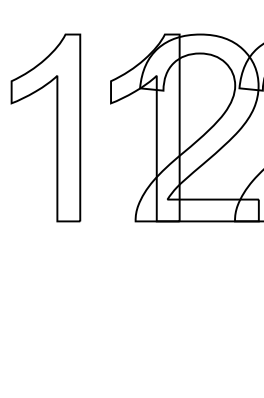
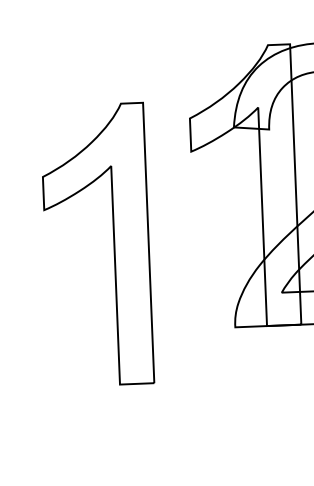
part: (56, 127) -> (113, 243), moved

